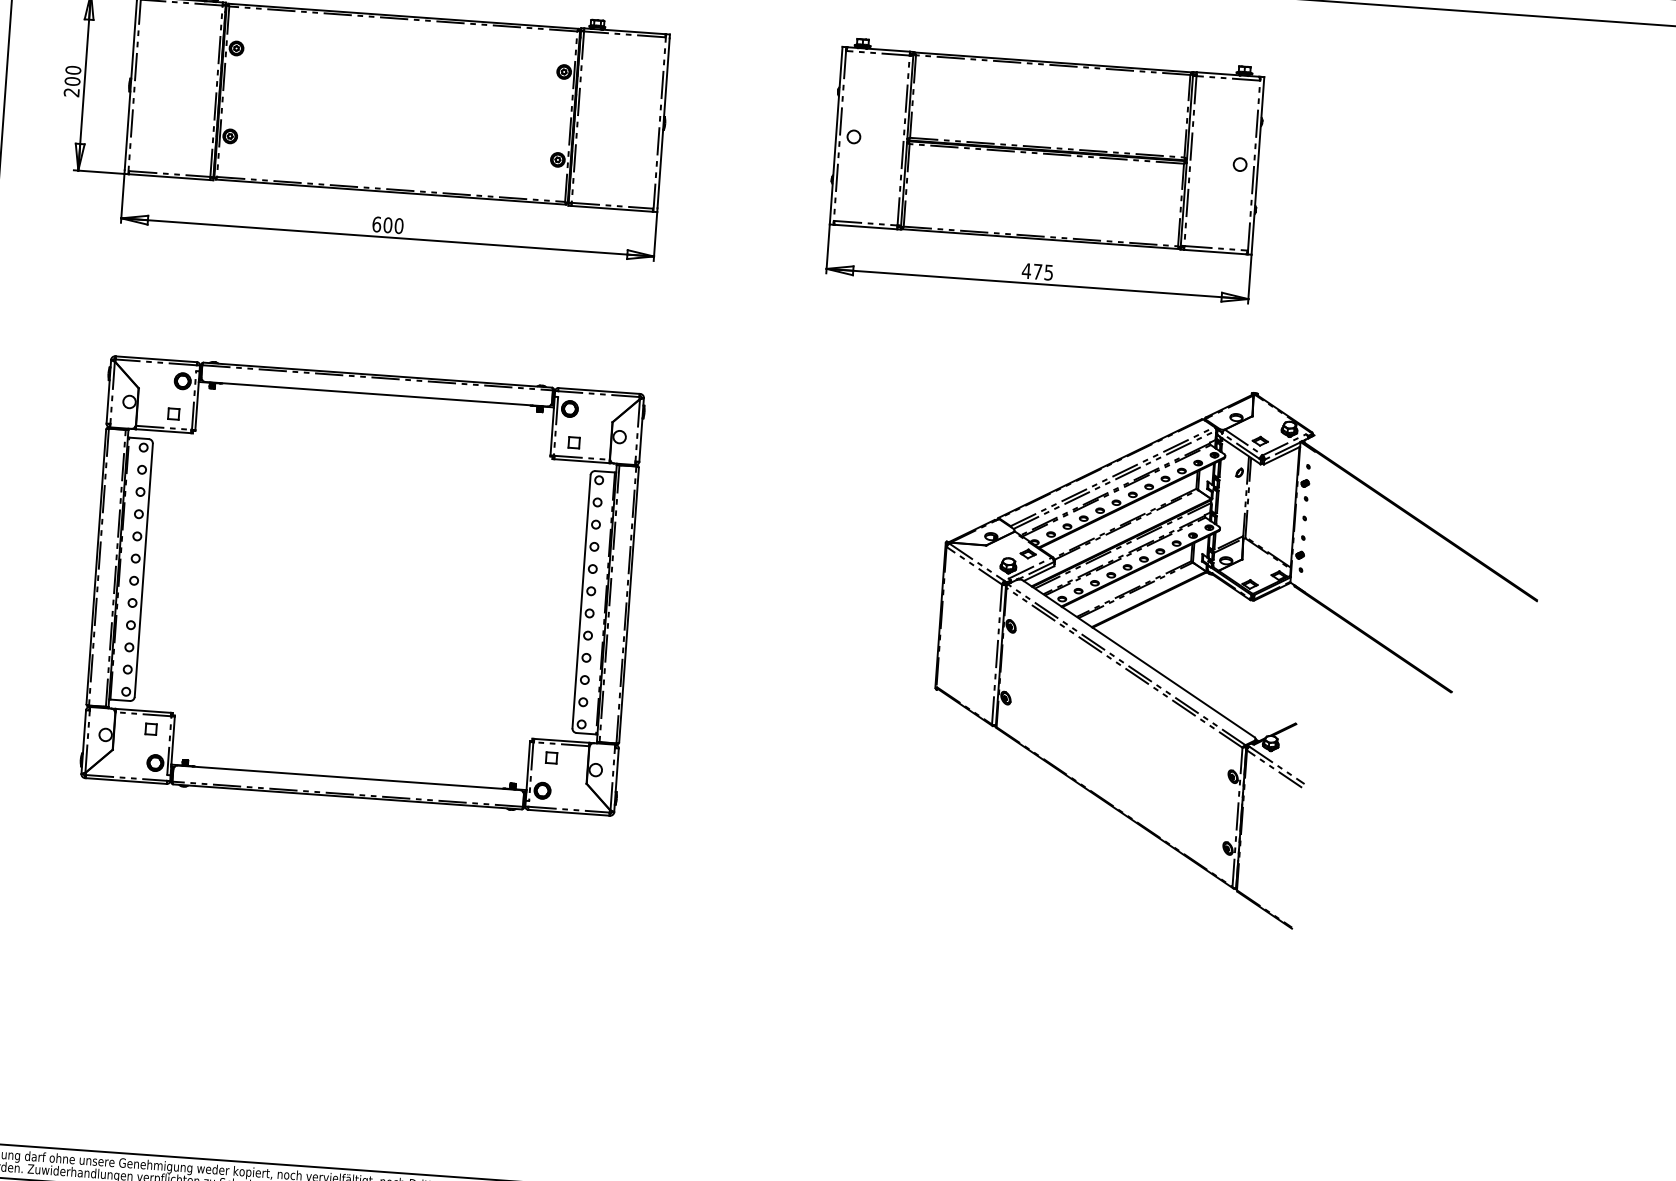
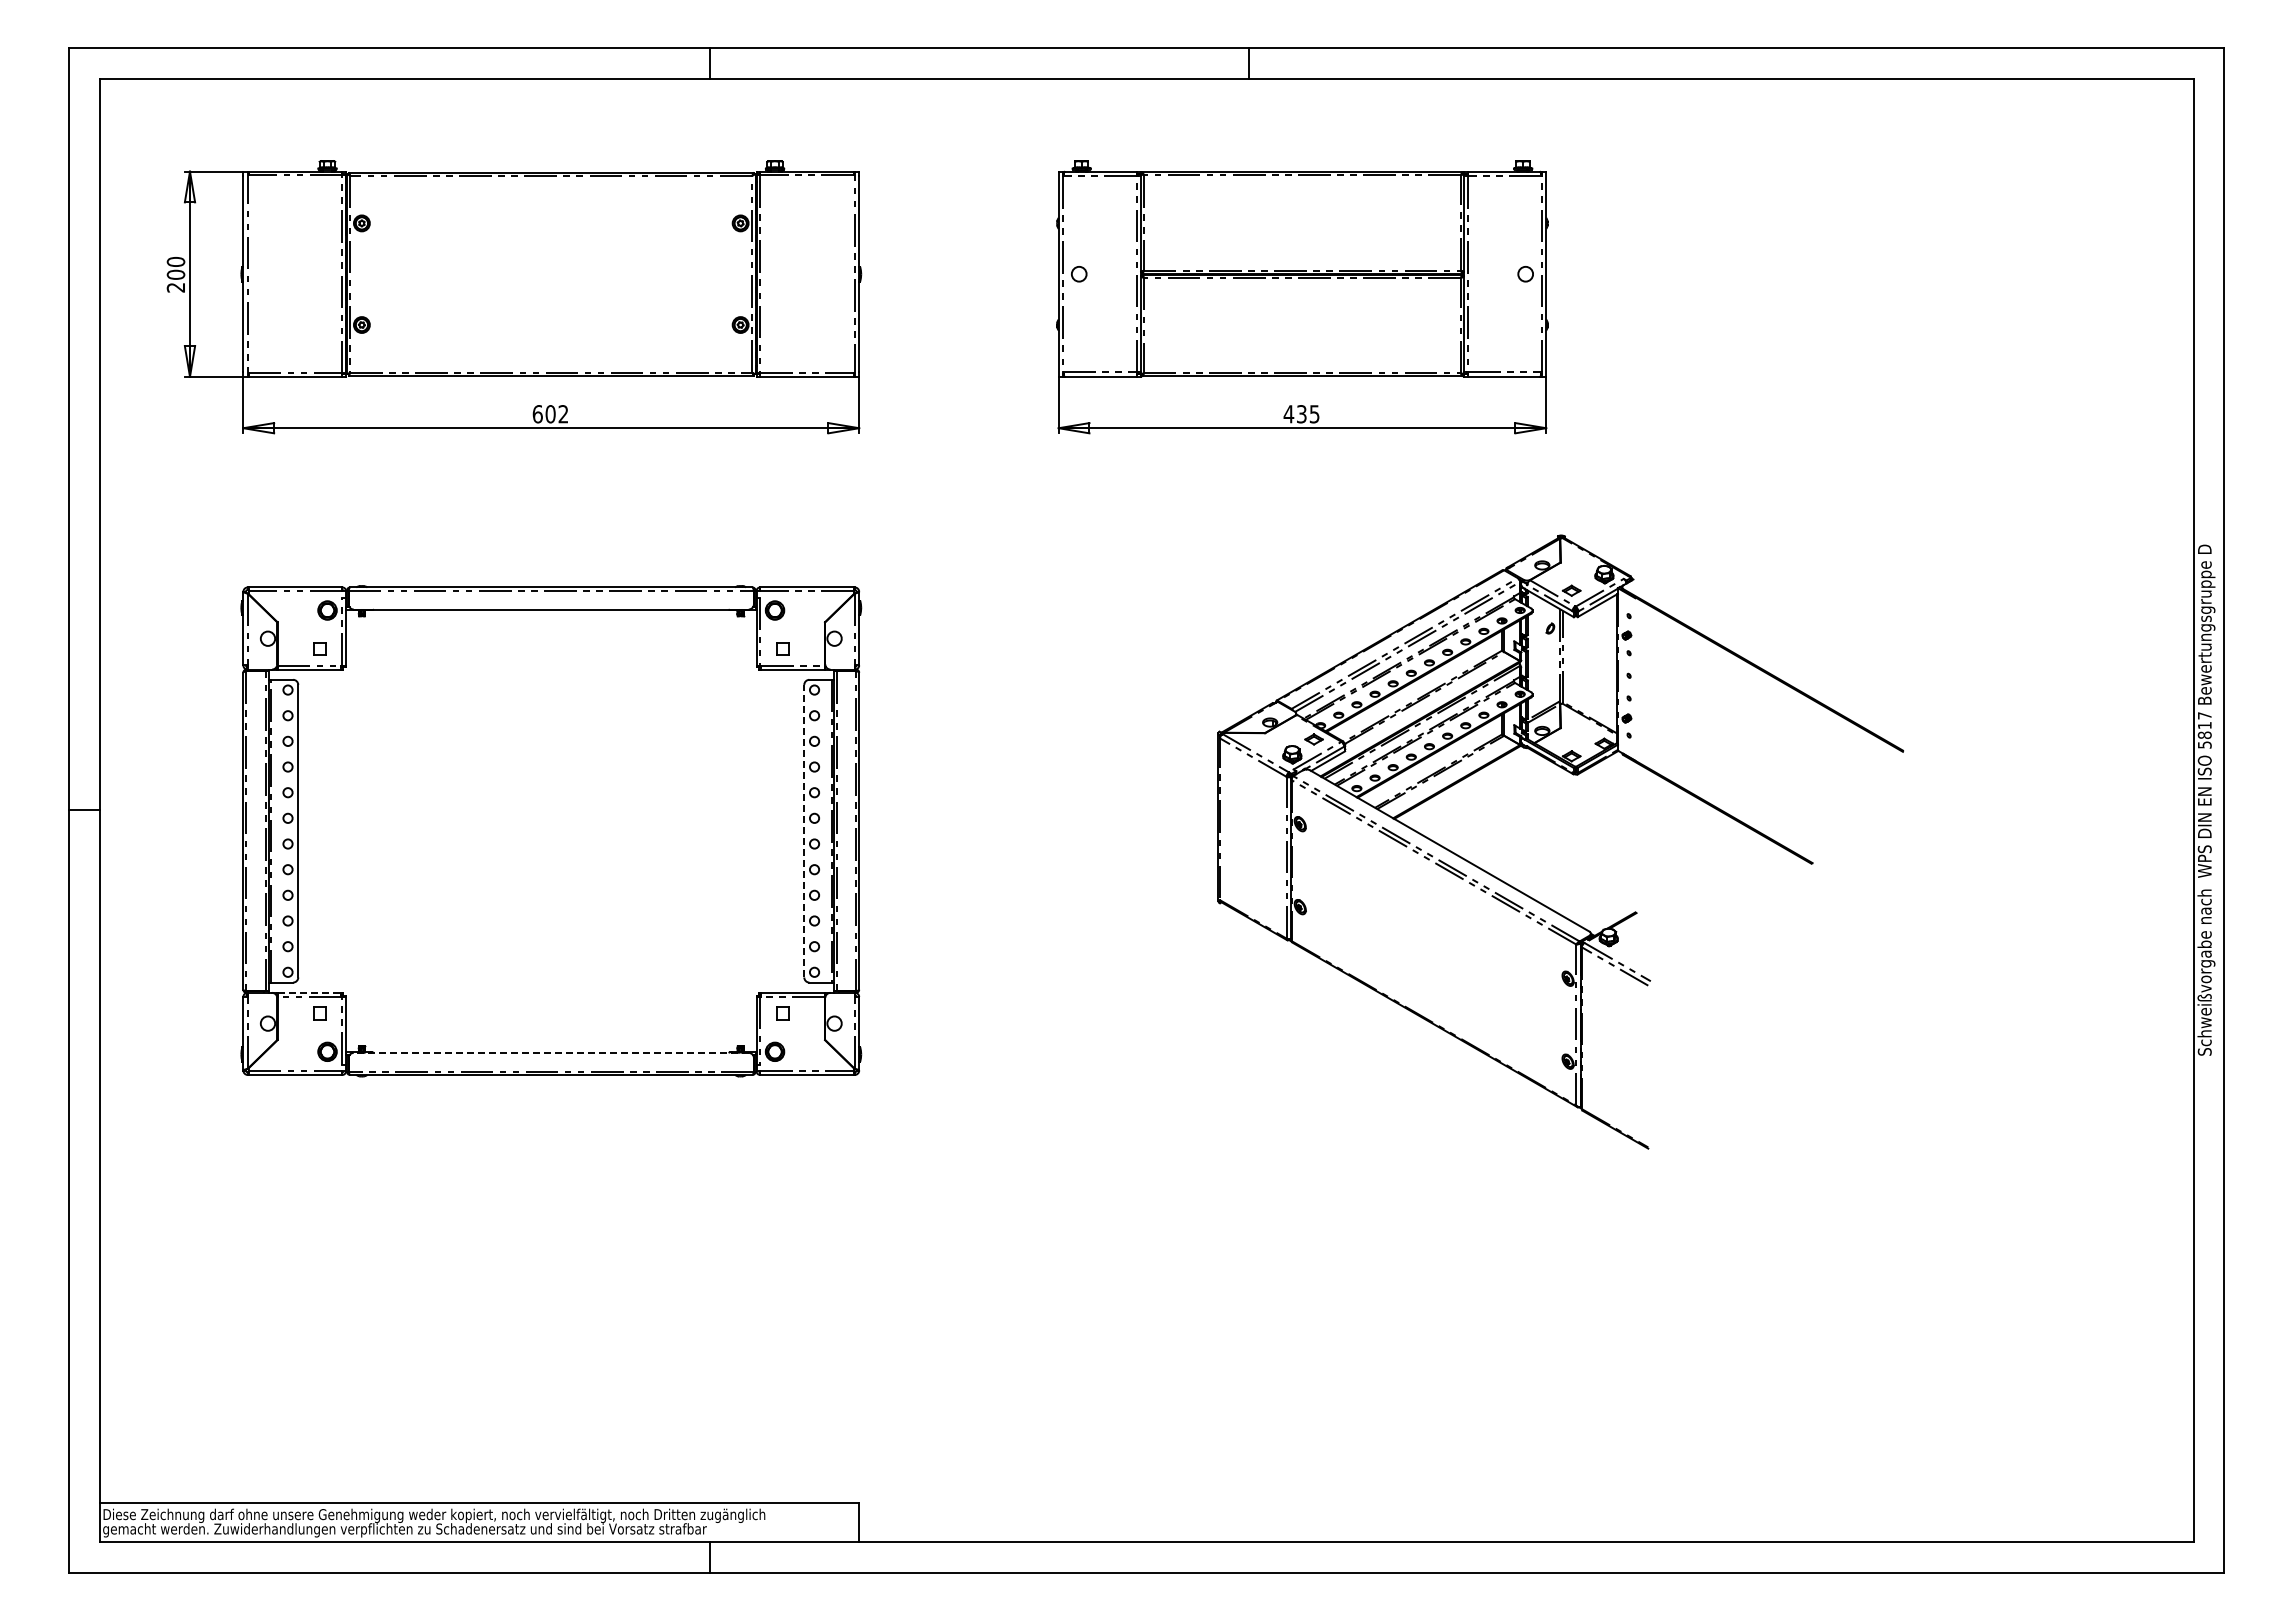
text: (399, 226) -> (563, 414), 600 -> 602
text: (1037, 272) -> (1301, 414), 475 -> 435
line: (581, 601) -> (804, 830), solid -> dashed
line: (143, 710) -> (309, 992), solid -> dashed
line: (349, 777) -> (551, 1052), solid -> dashed

